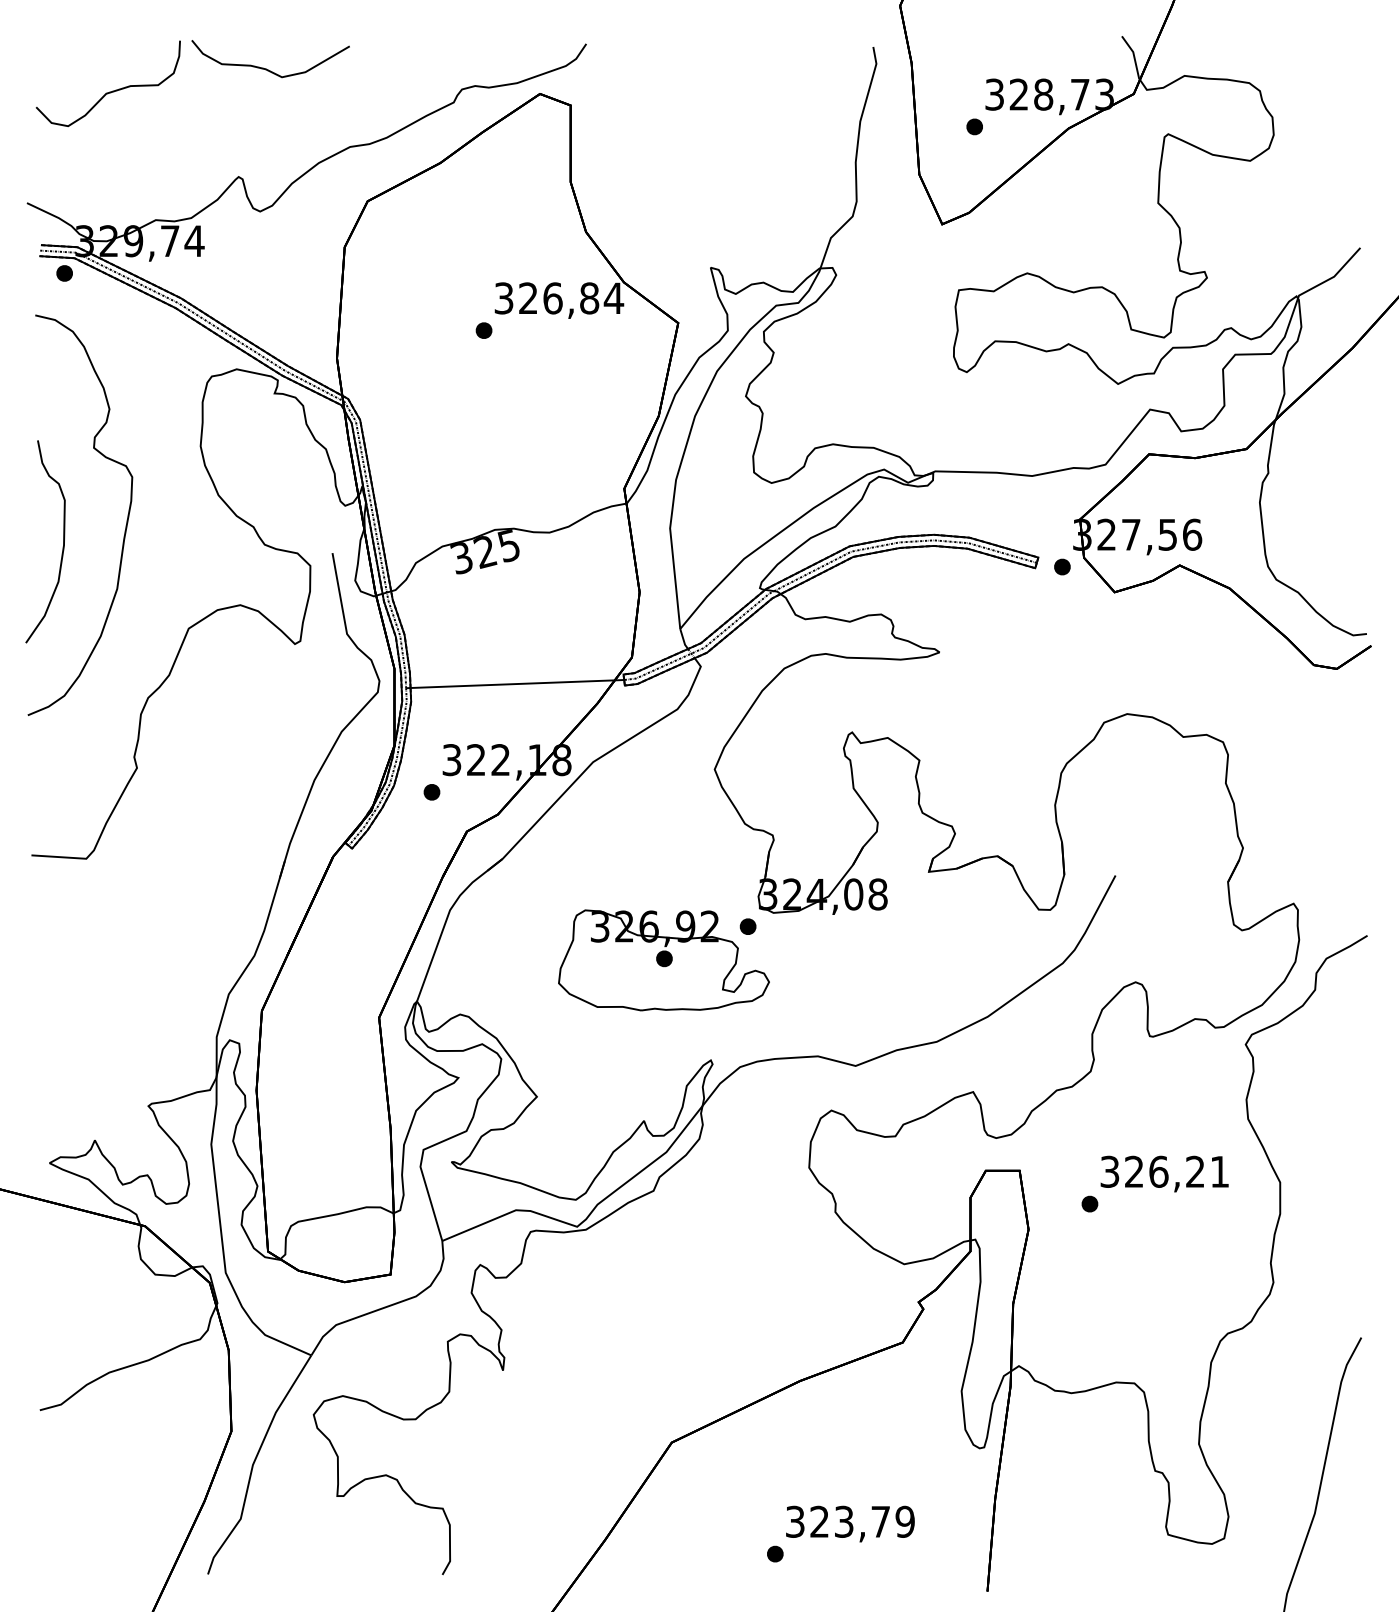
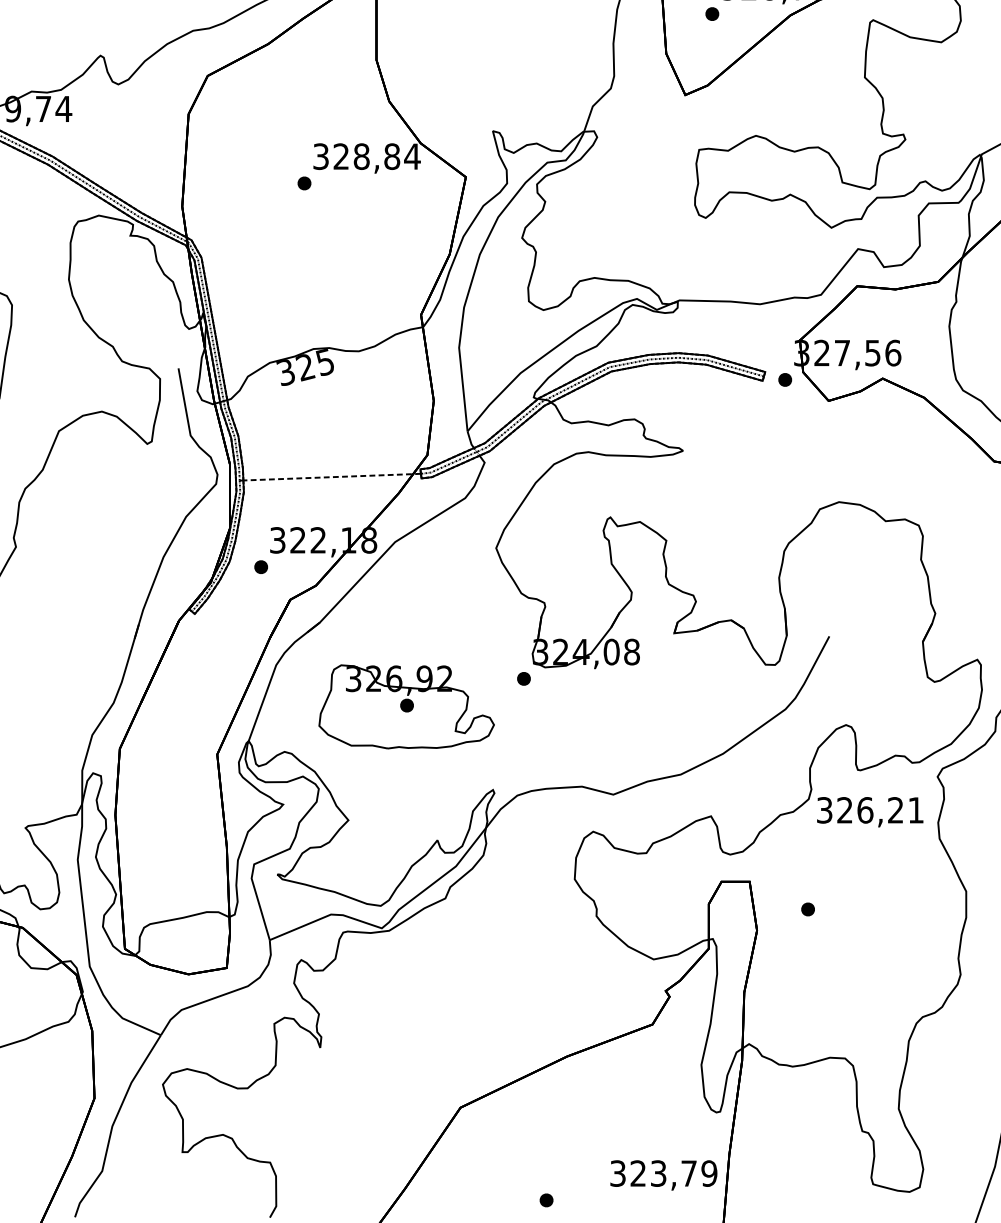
text: (552, 298) -> (361, 156), 326,84 -> 328,84
line: (517, 684) -> (332, 477), solid -> dashed
part: (663, 960) -> (406, 706), moved
text: (1164, 1173) -> (870, 811), moved
text: (850, 1523) -> (663, 1174), moved

